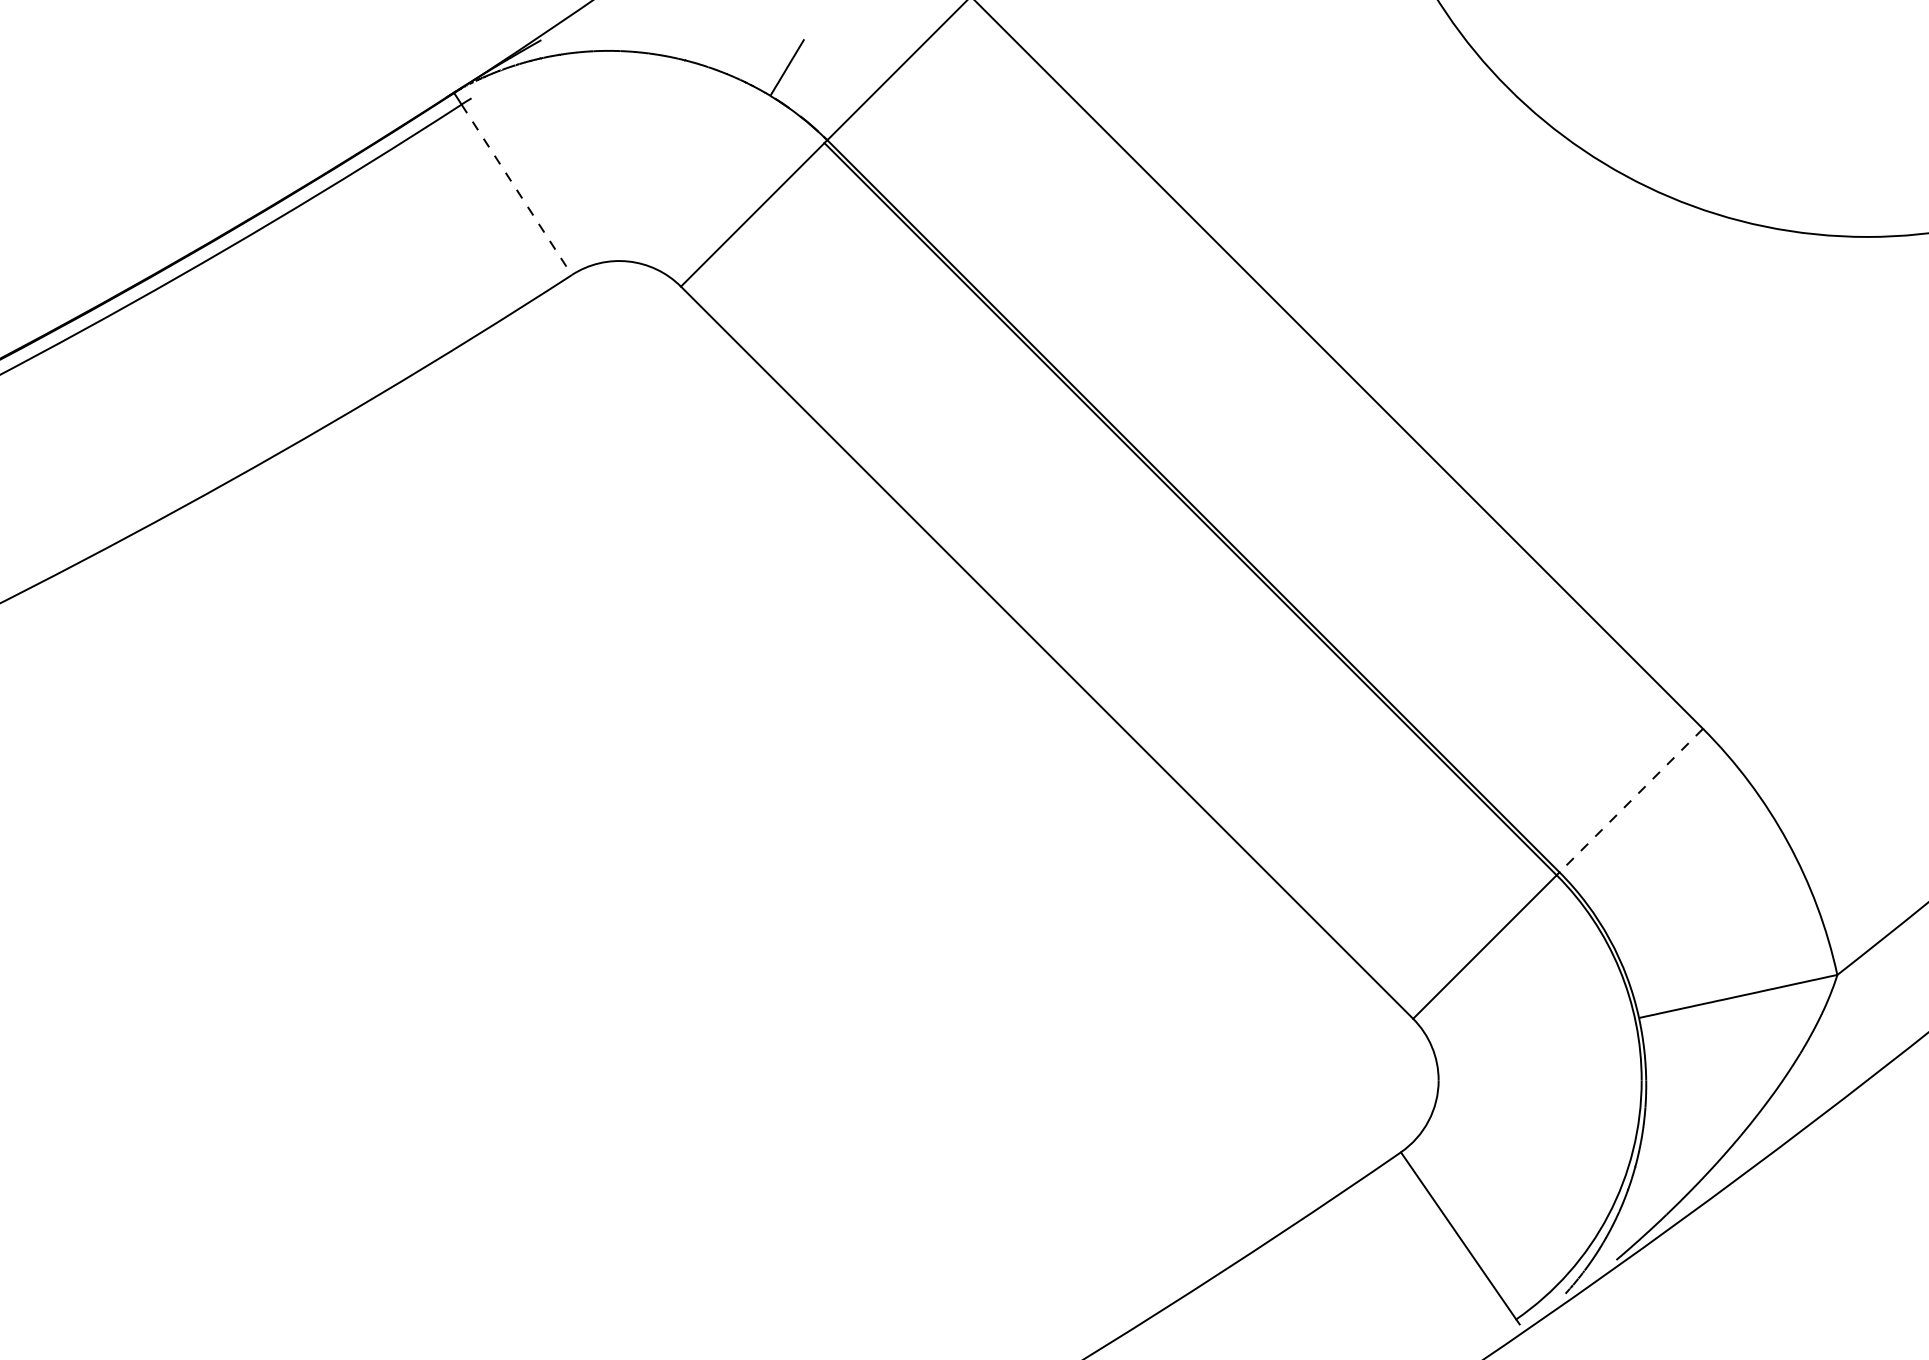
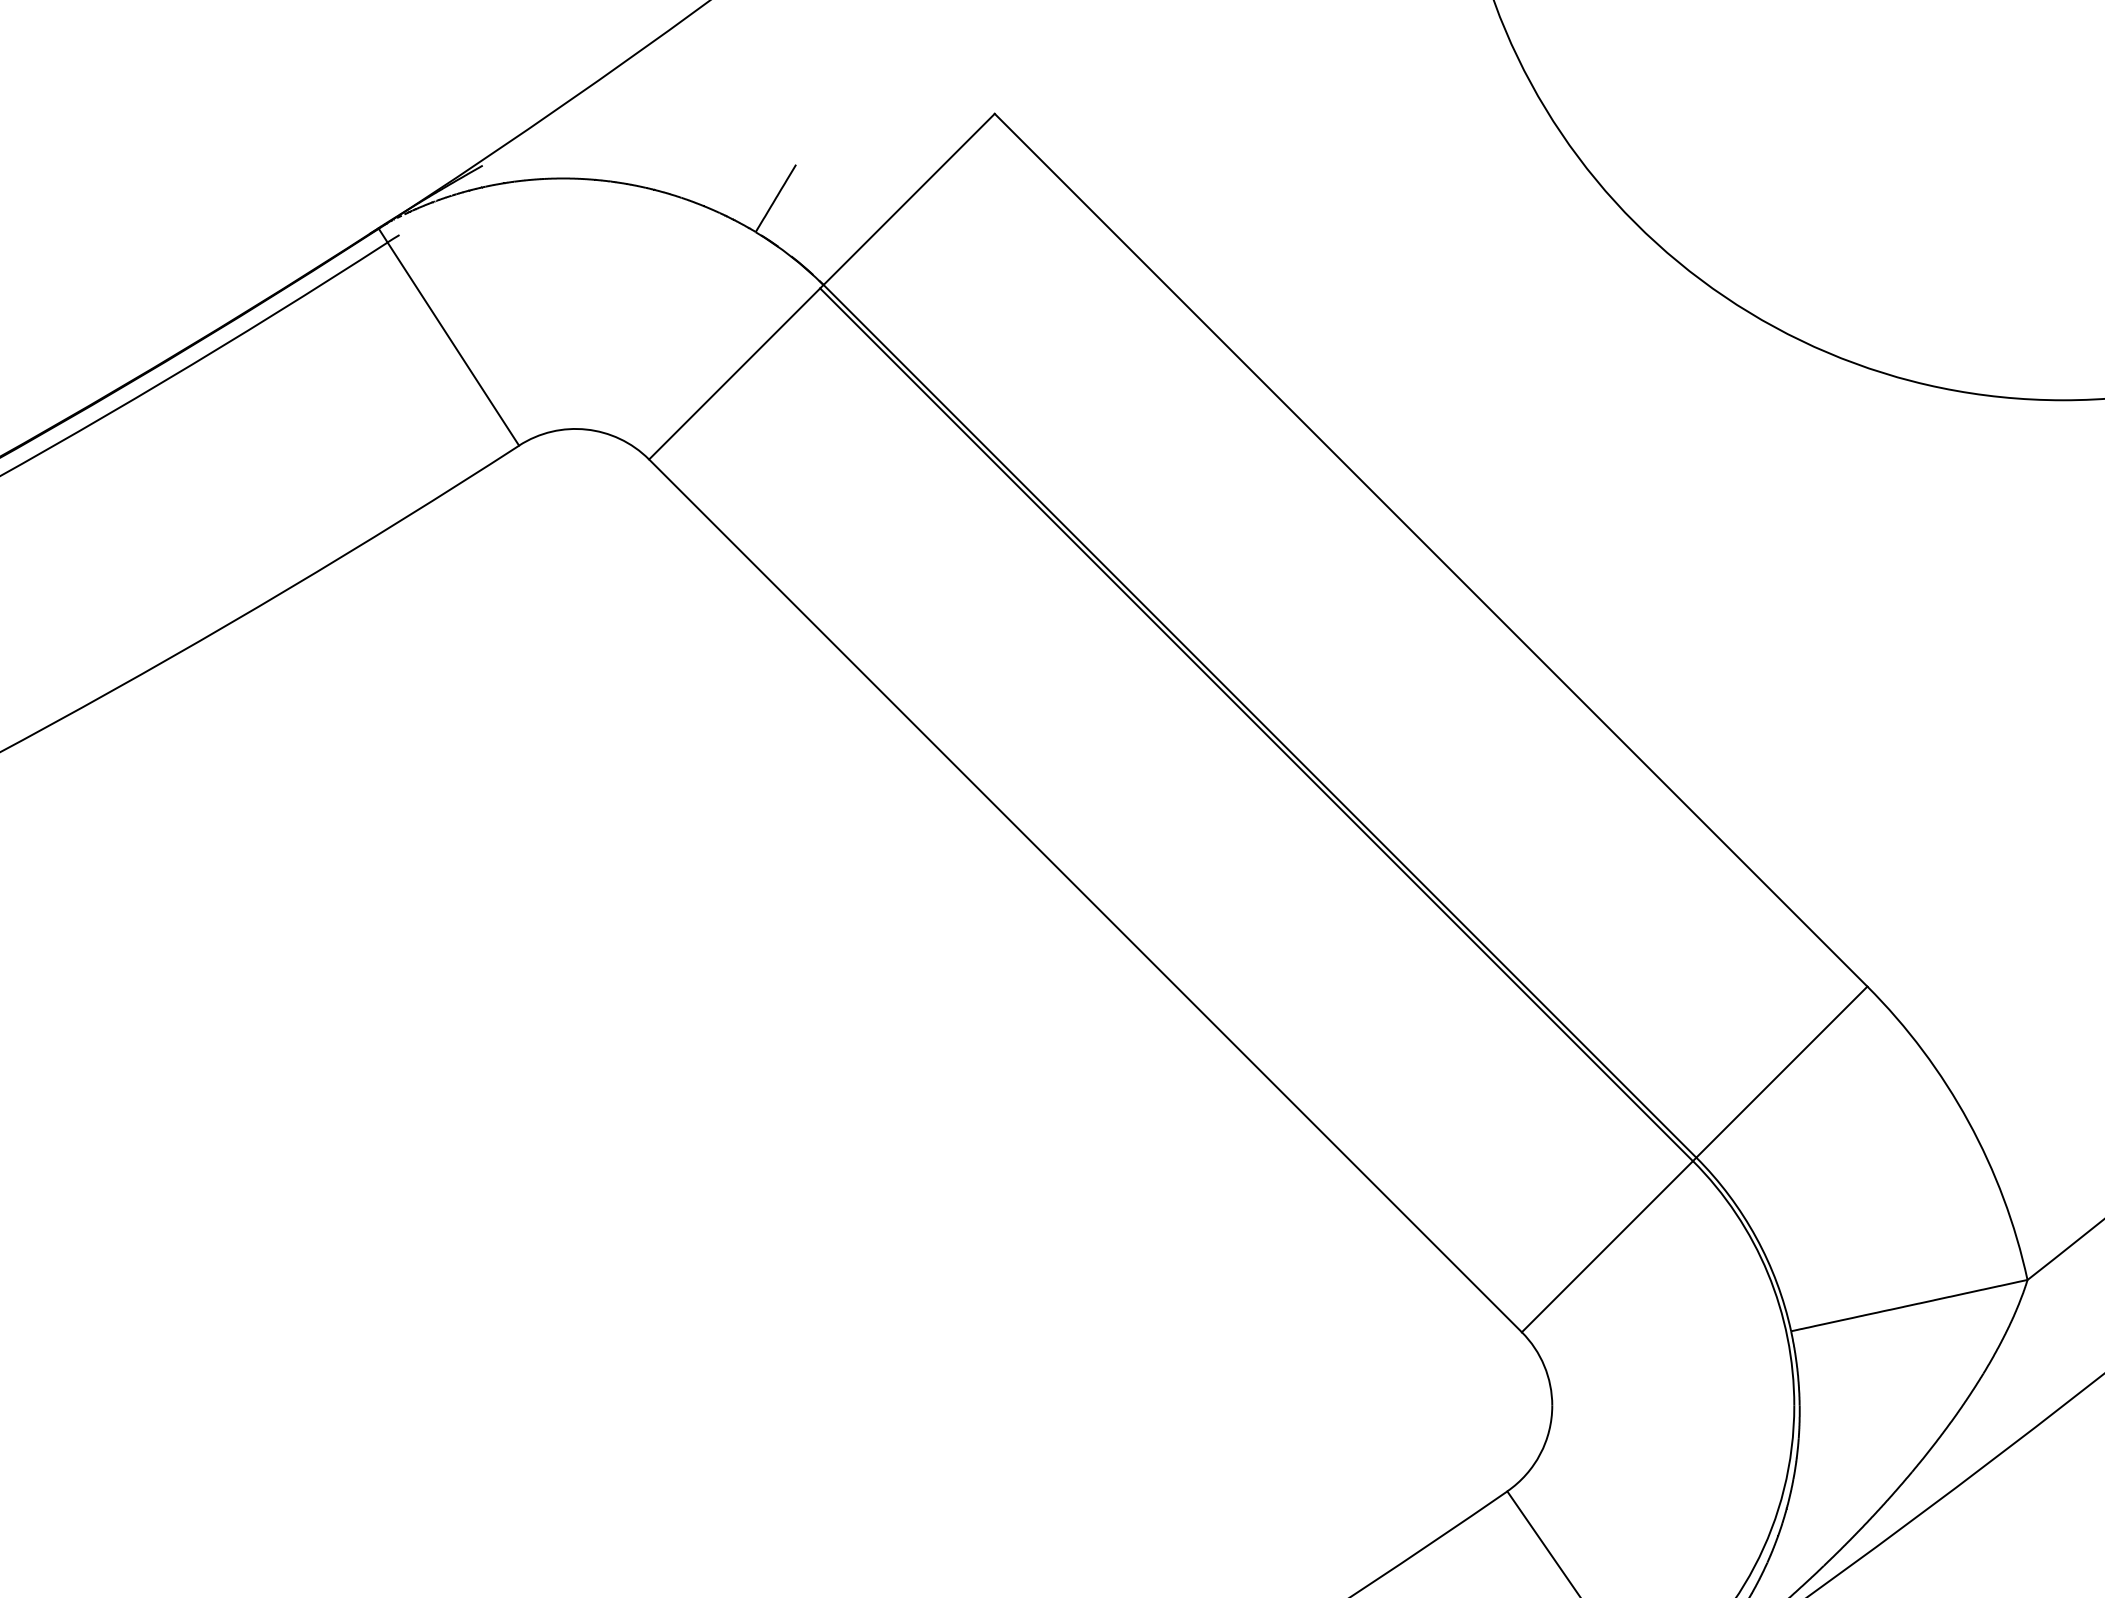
line: (516, 189) -> (453, 343), dashed -> solid
line: (1630, 800) -> (1780, 1072), dashed -> solid

